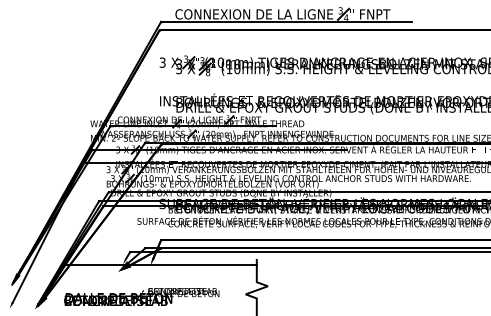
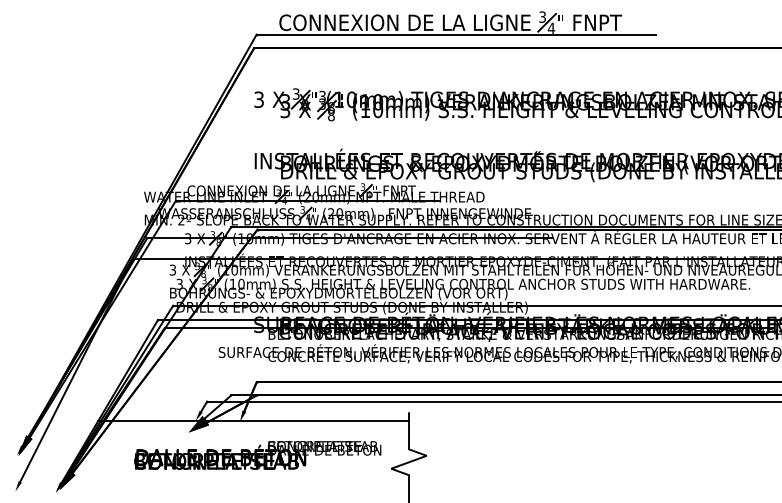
text: (141, 296) -> (257, 454), moved

